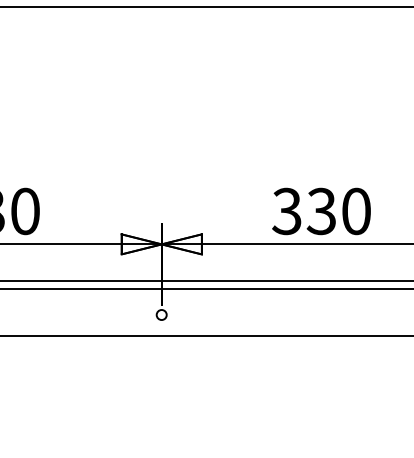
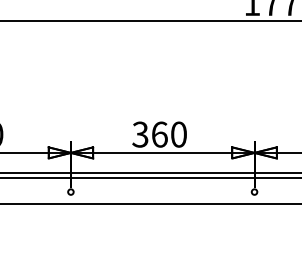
text: (321, 211) -> (159, 134), 330 -> 360

